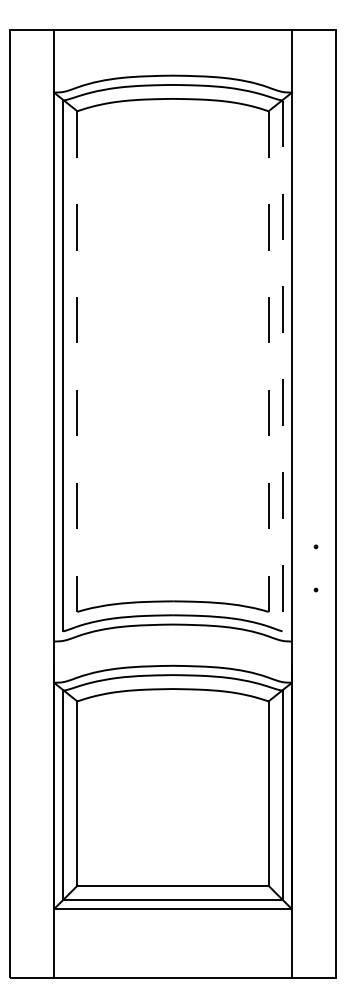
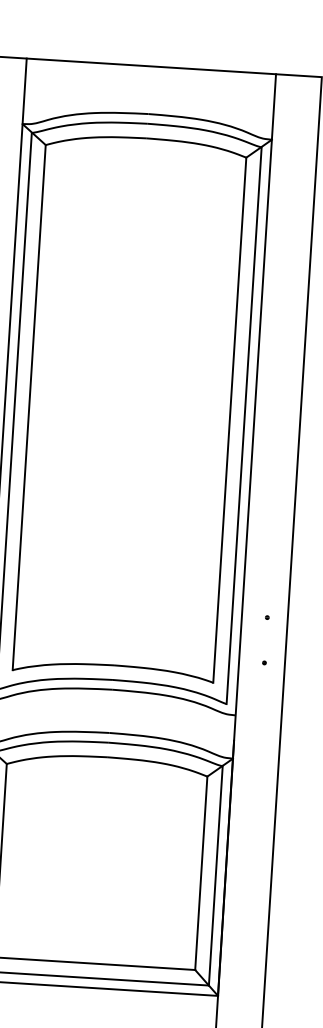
line: (77, 362) -> (29, 408), dashed -> solid
line: (268, 362) -> (229, 421), dashed -> solid
line: (282, 366) -> (244, 426), dashed -> solid

